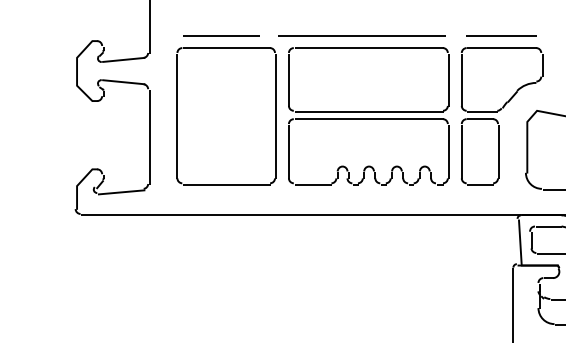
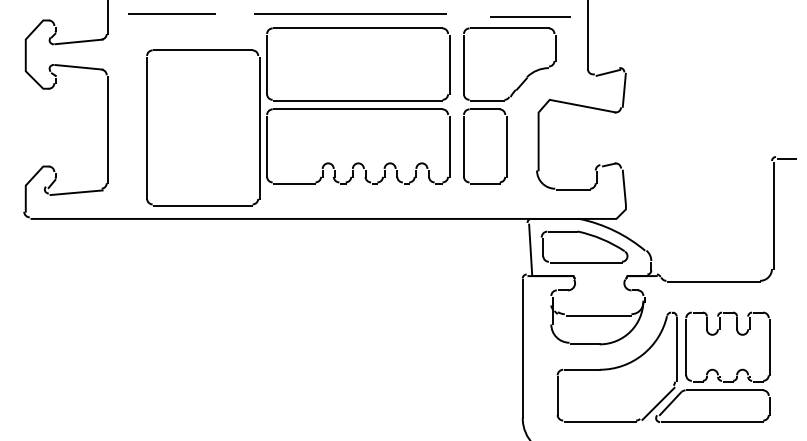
line: (220, 34) -> (171, 13), moved
line: (501, 34) -> (530, 16), moved
part: (177, 115) -> (147, 127), moved

